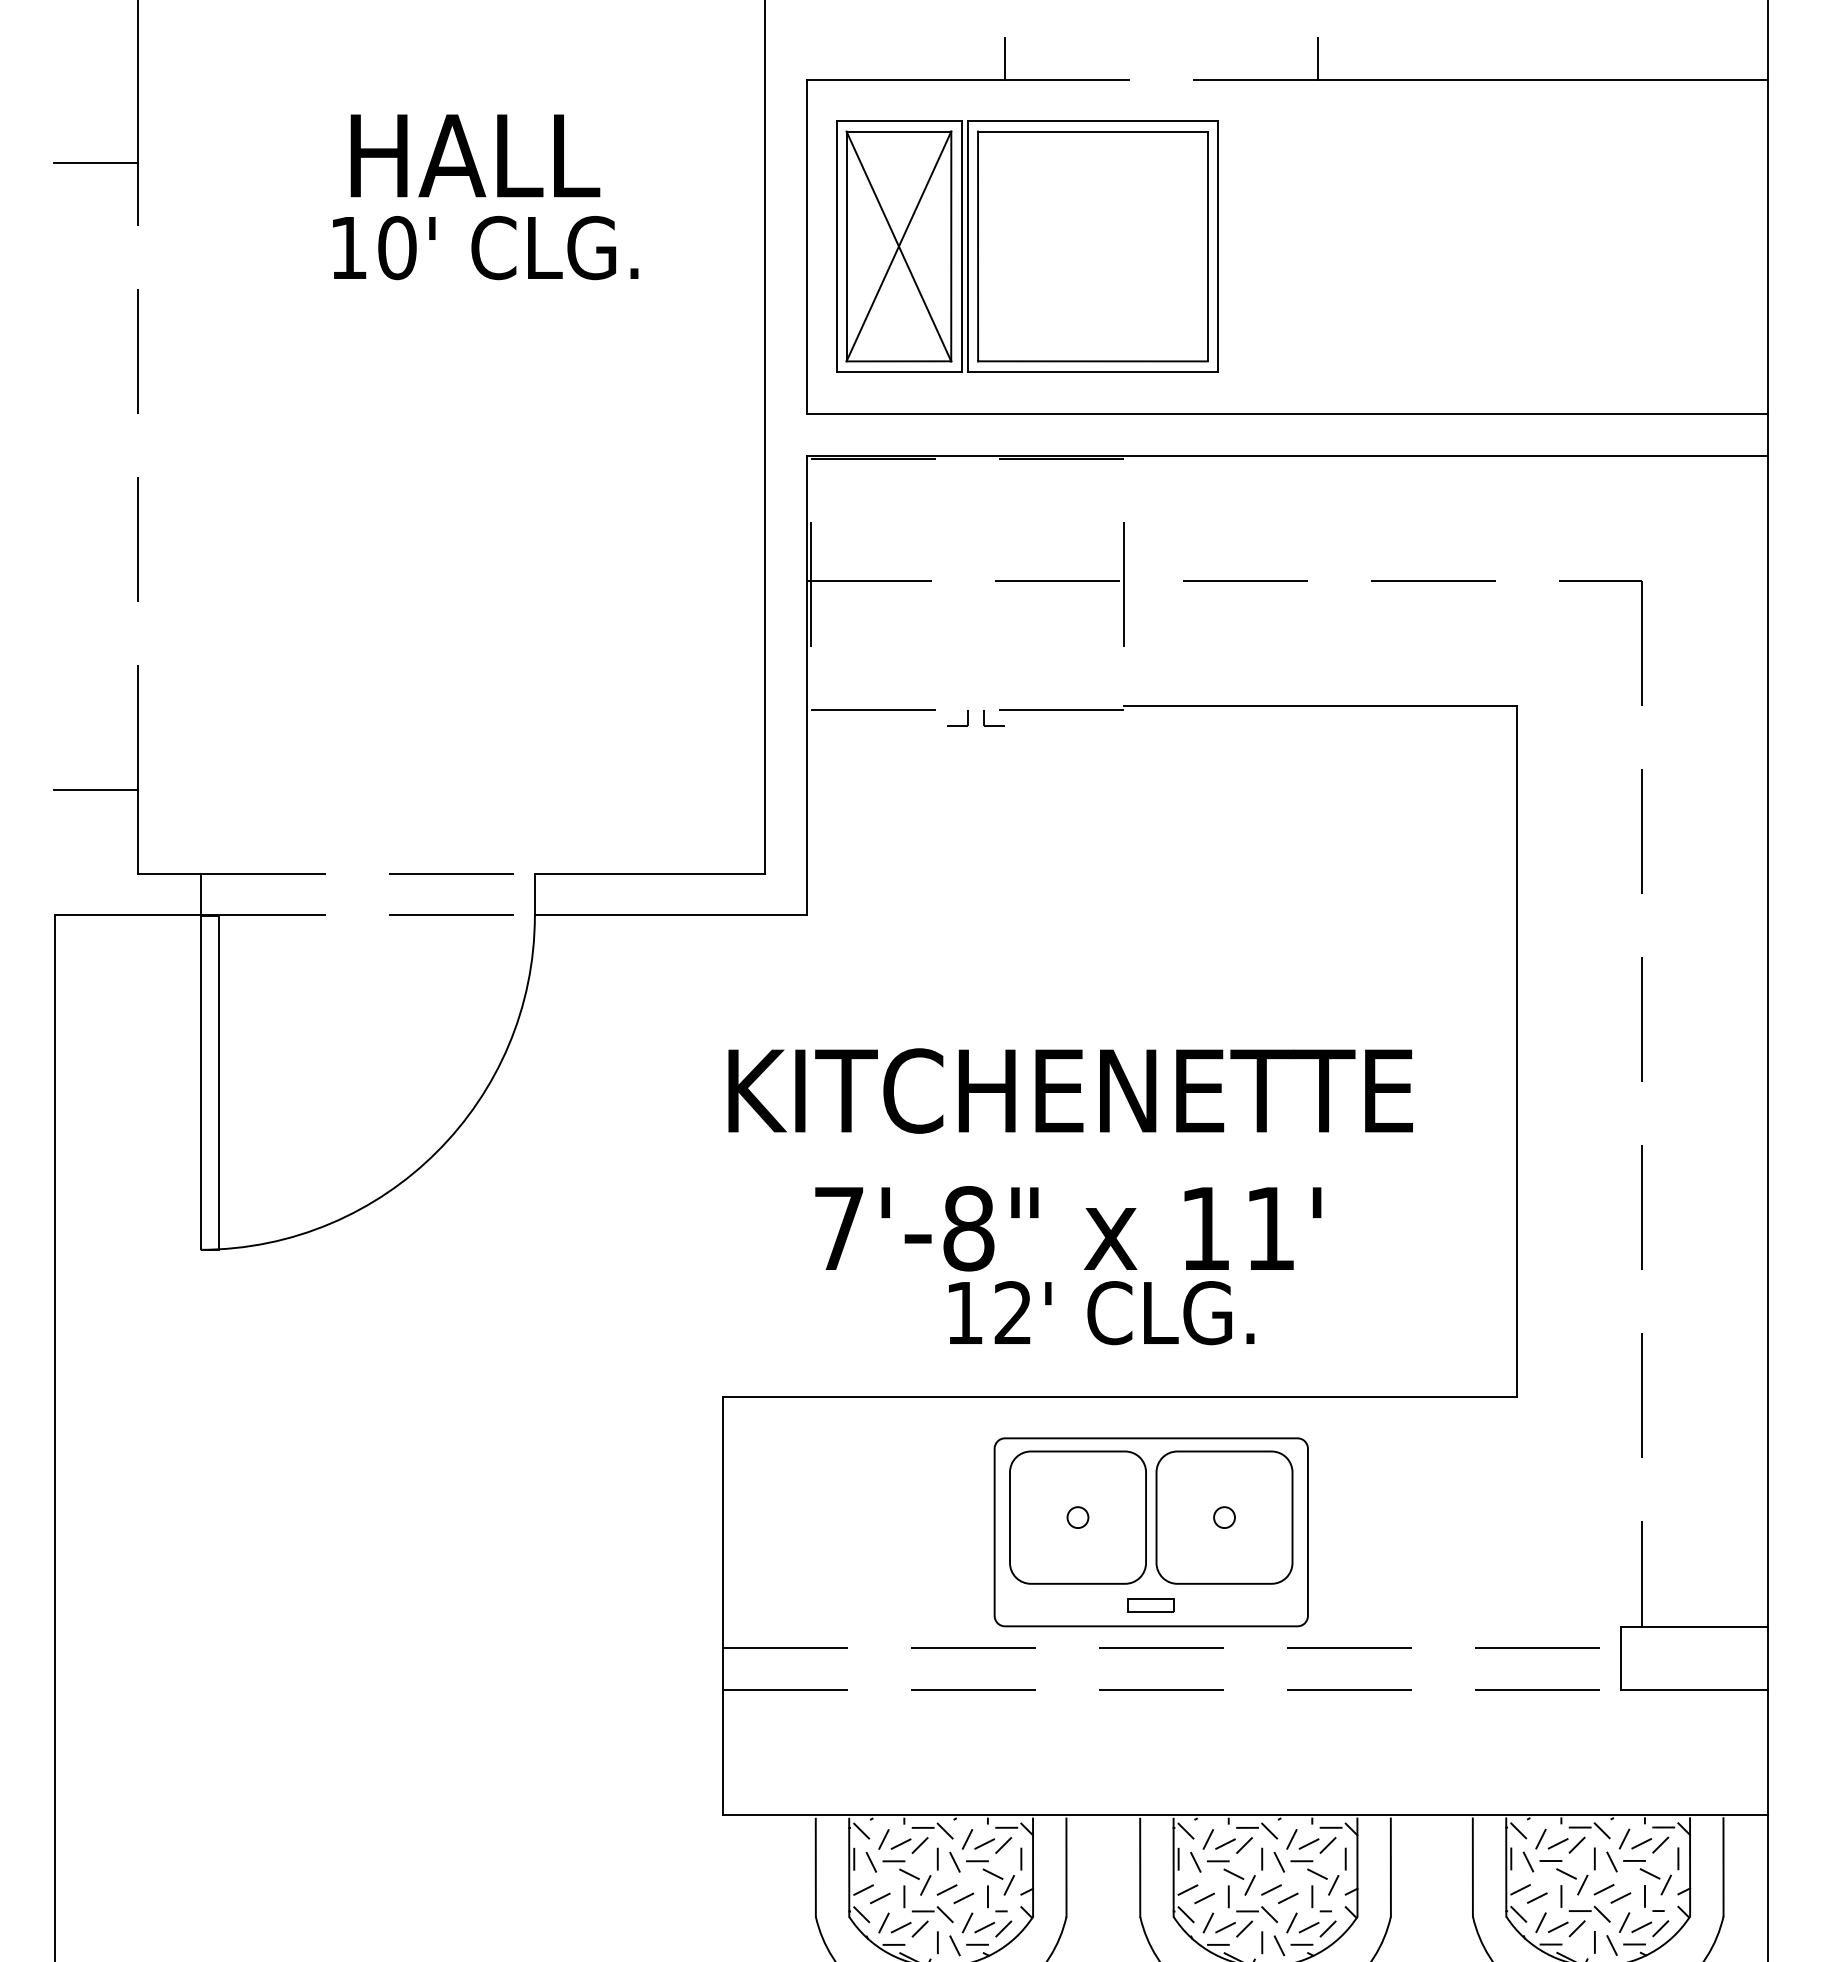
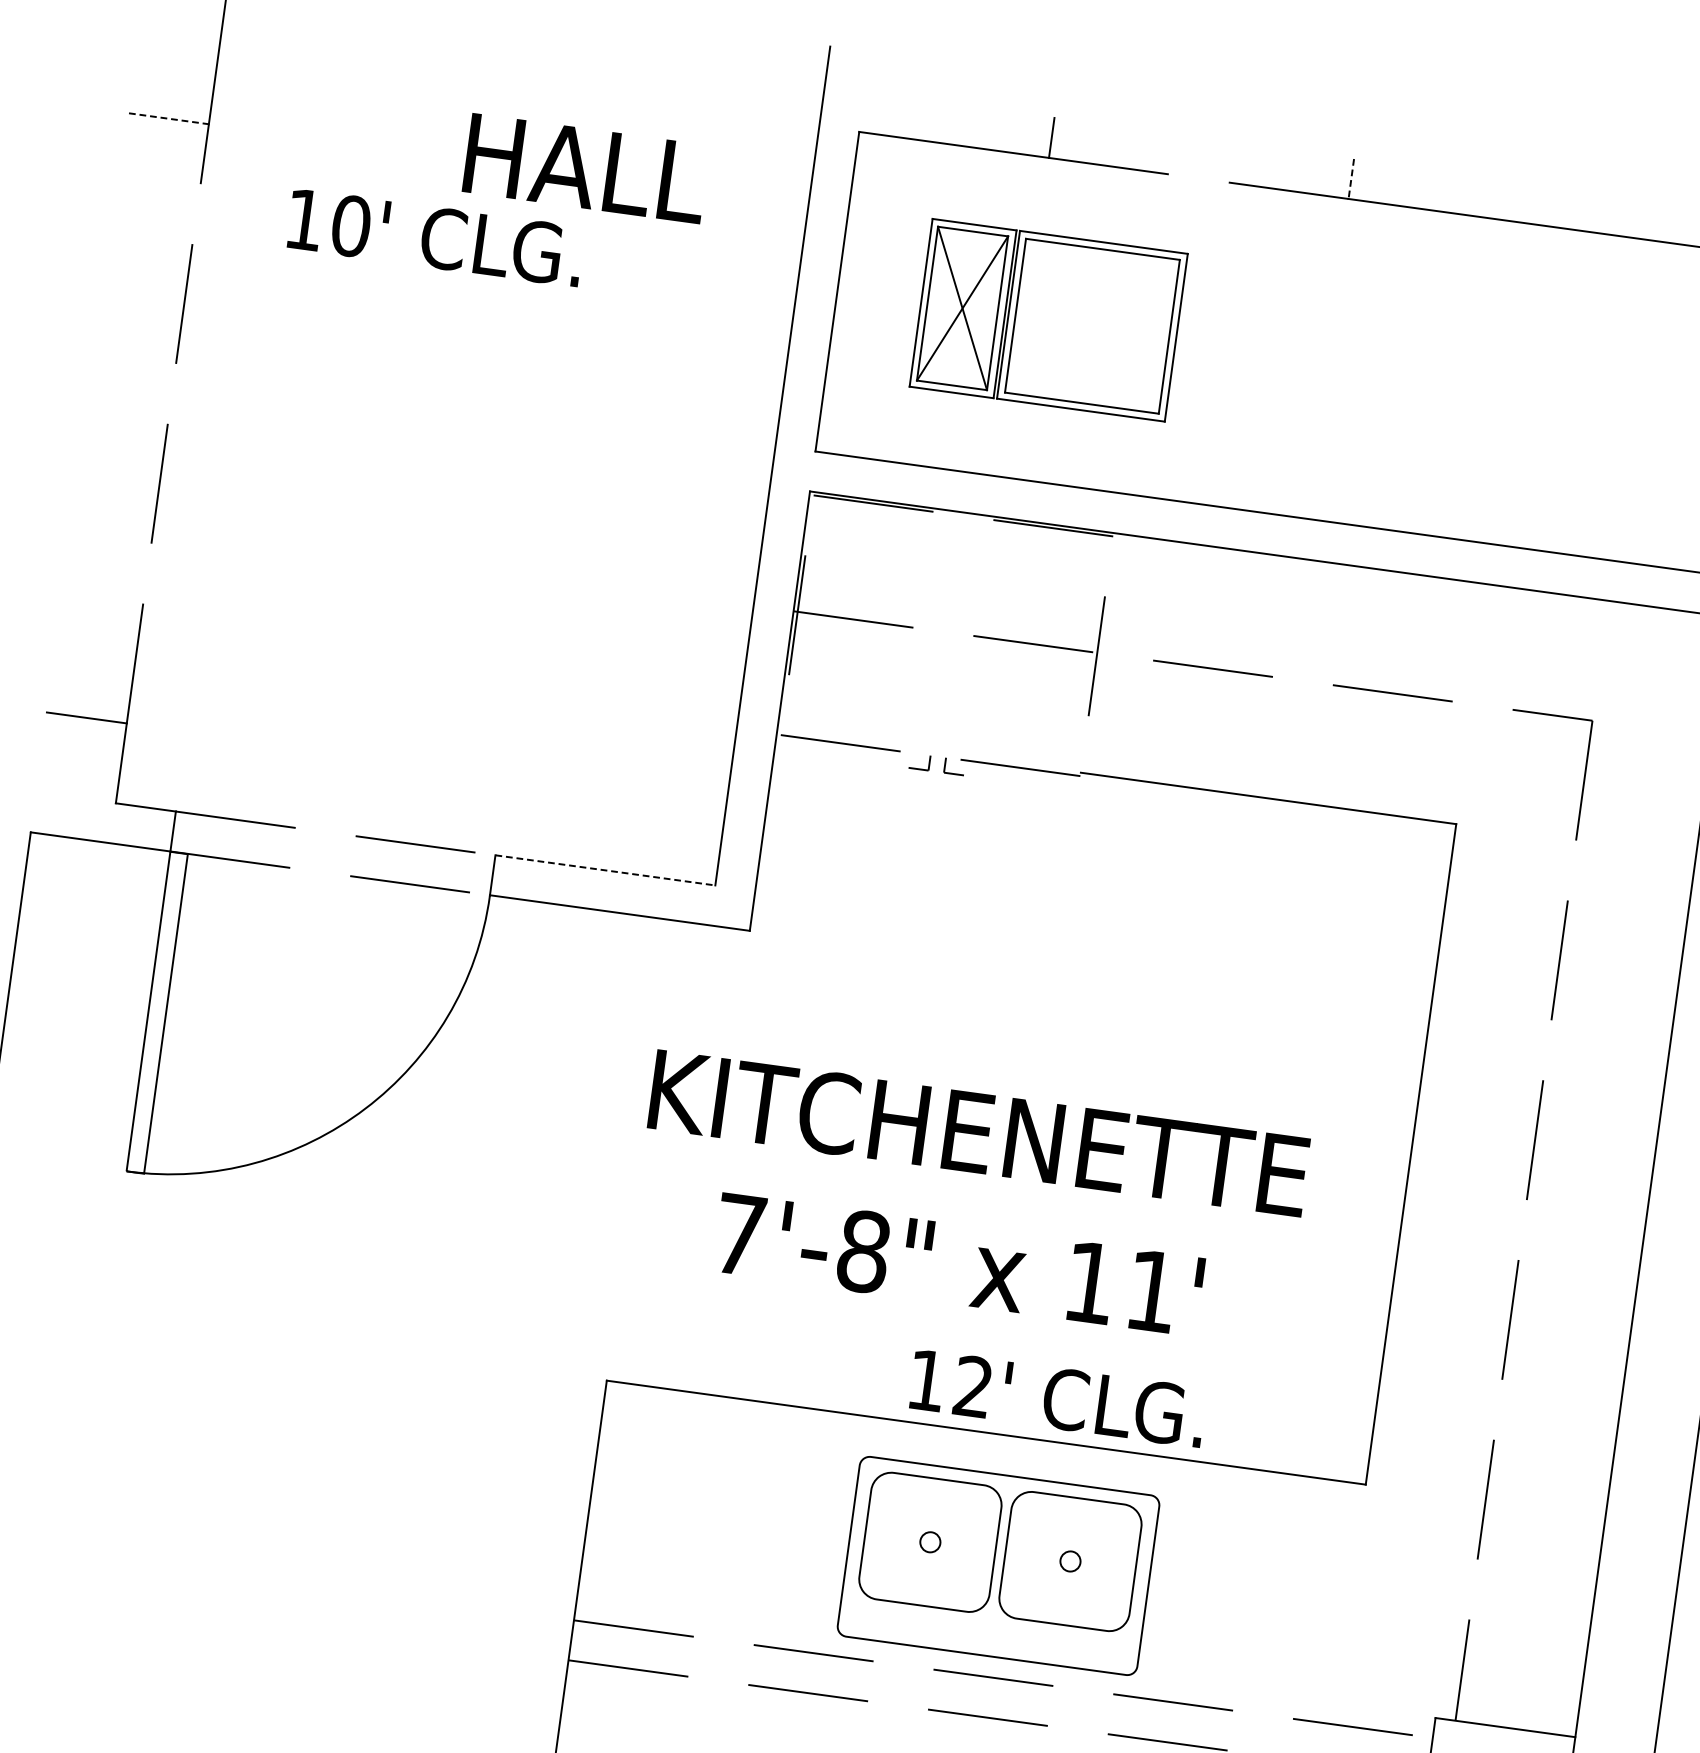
line: (1318, 58) -> (1351, 178), solid -> dashed
text: (475, 155) -> (586, 168), moved
line: (96, 163) -> (169, 118), solid -> dashed
part: (1027, 246) -> (1048, 320), size x0.7
text: (485, 248) -> (435, 238), moved
line: (649, 873) -> (605, 870), solid -> dashed
text: (1101, 1313) -> (1057, 1398), moved
part: (1150, 1605) -> (988, 1635), removed

